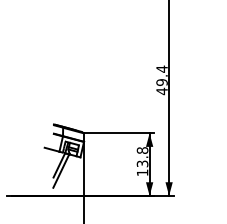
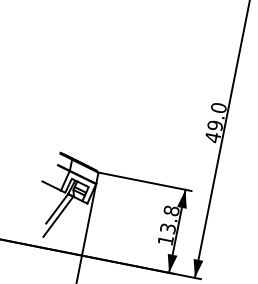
text: (161, 68) -> (218, 106), 49.4 -> 49.0

